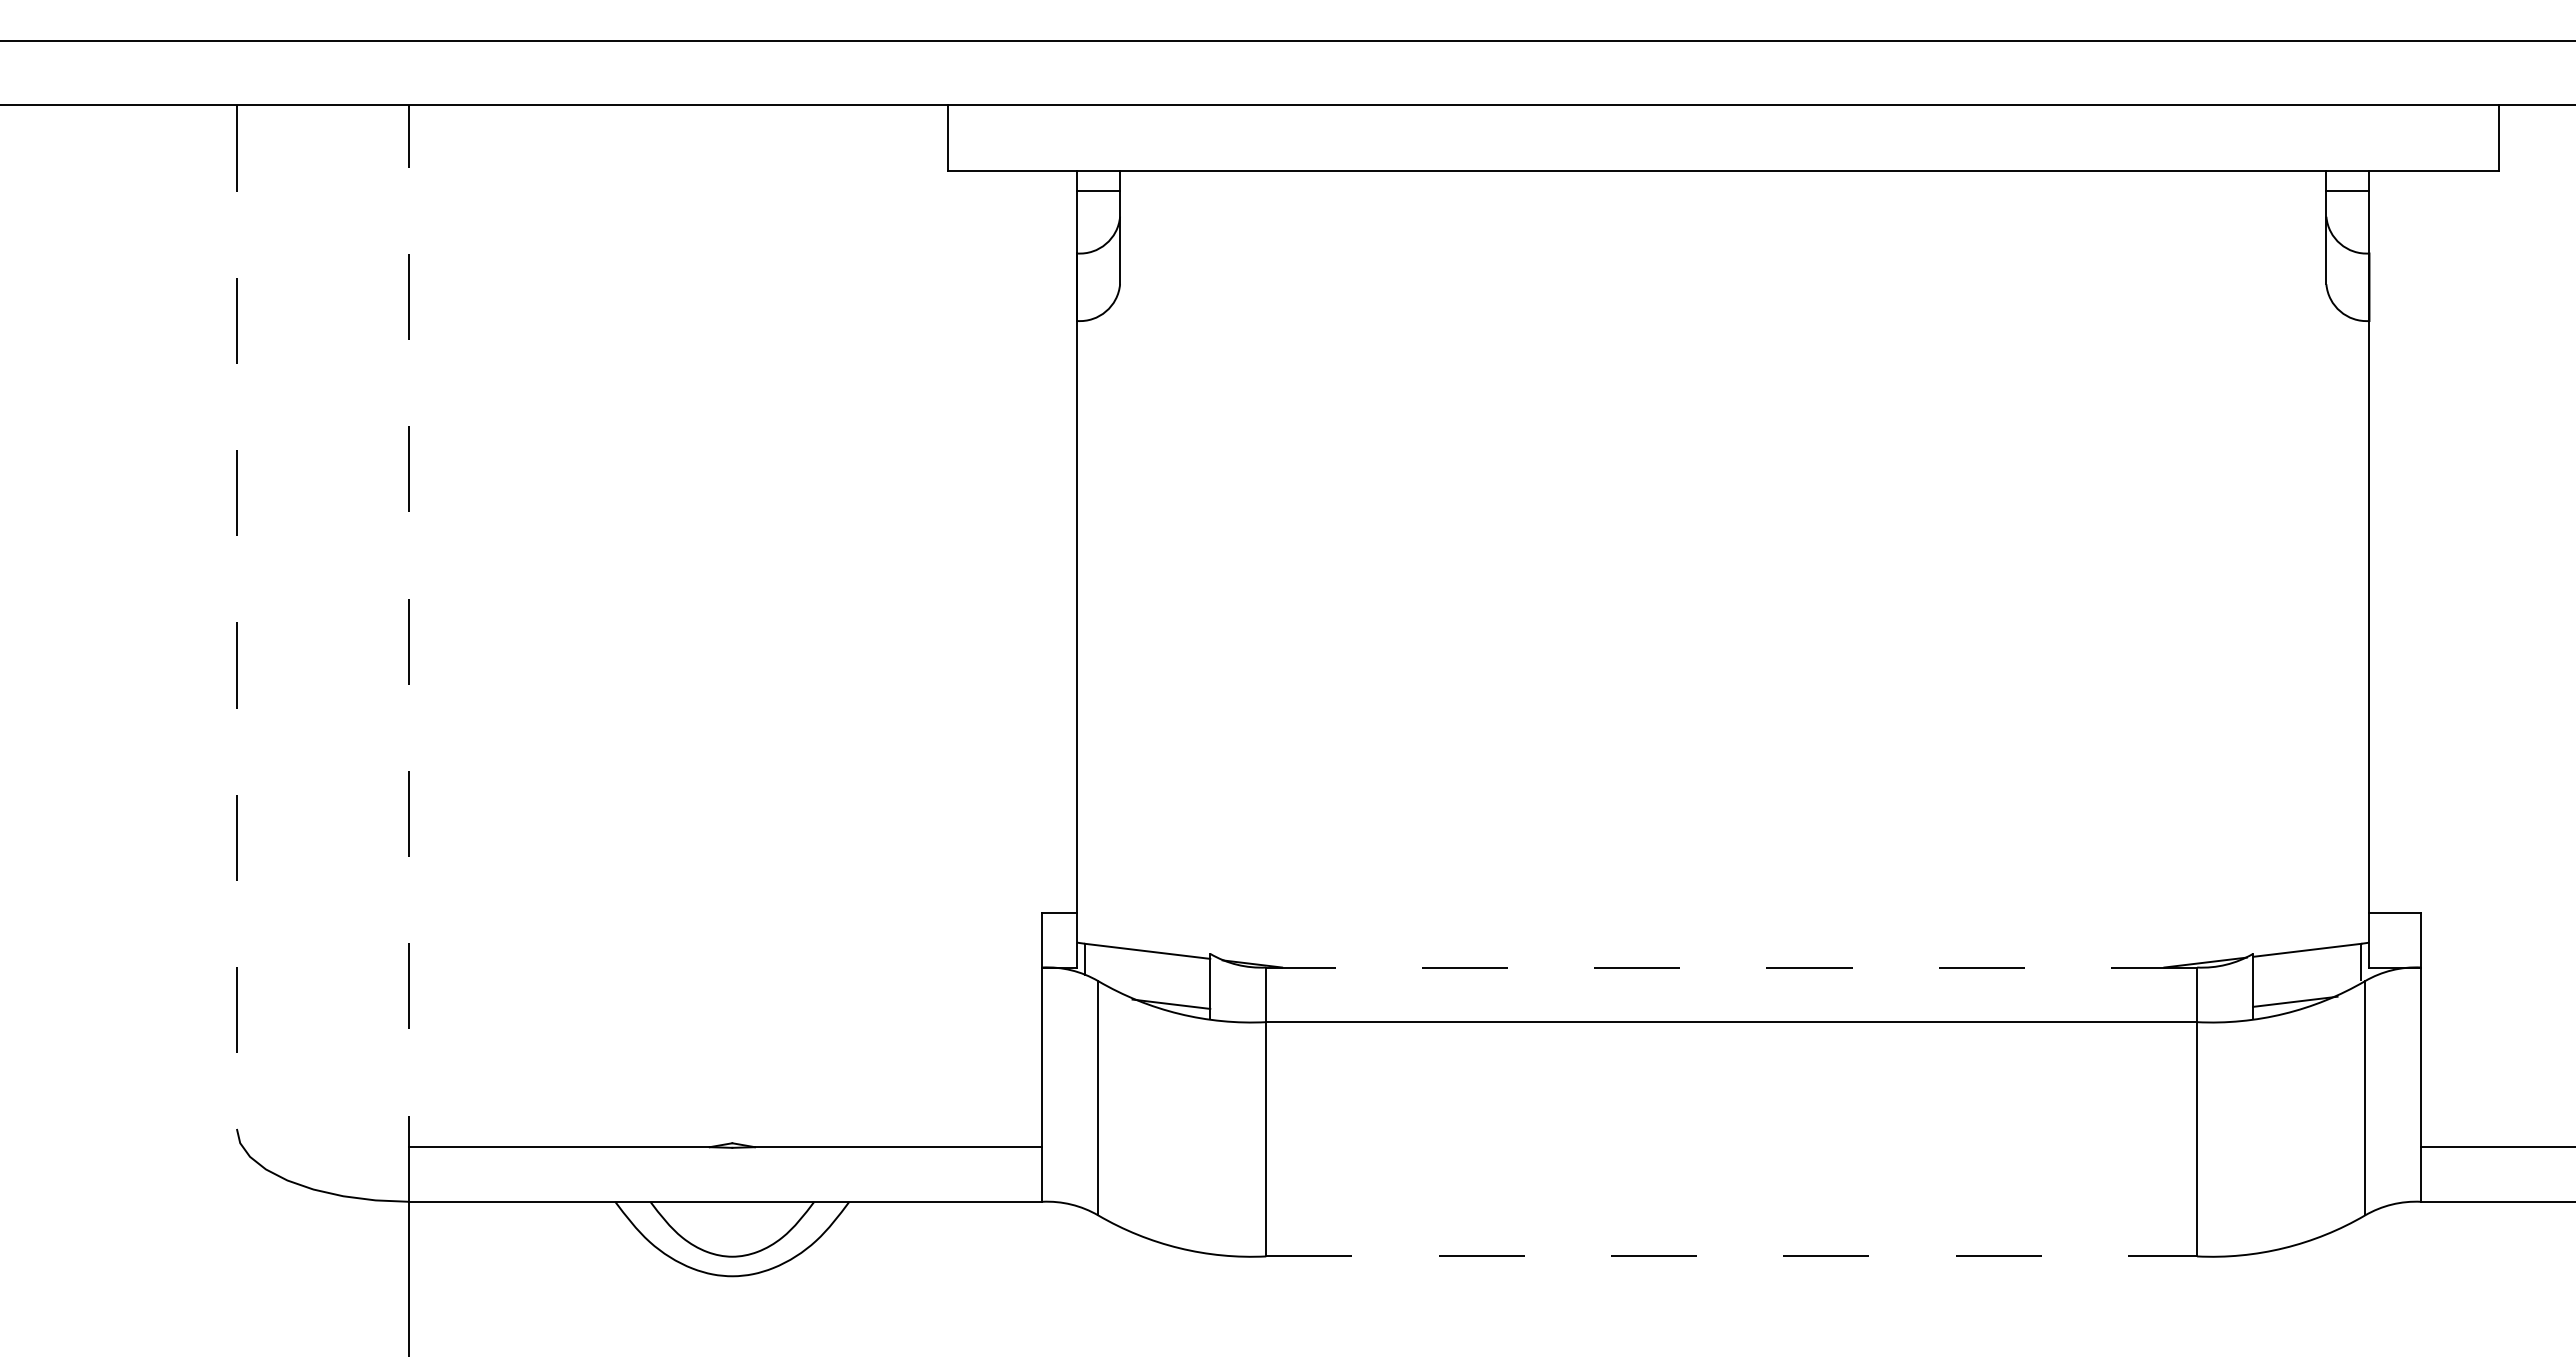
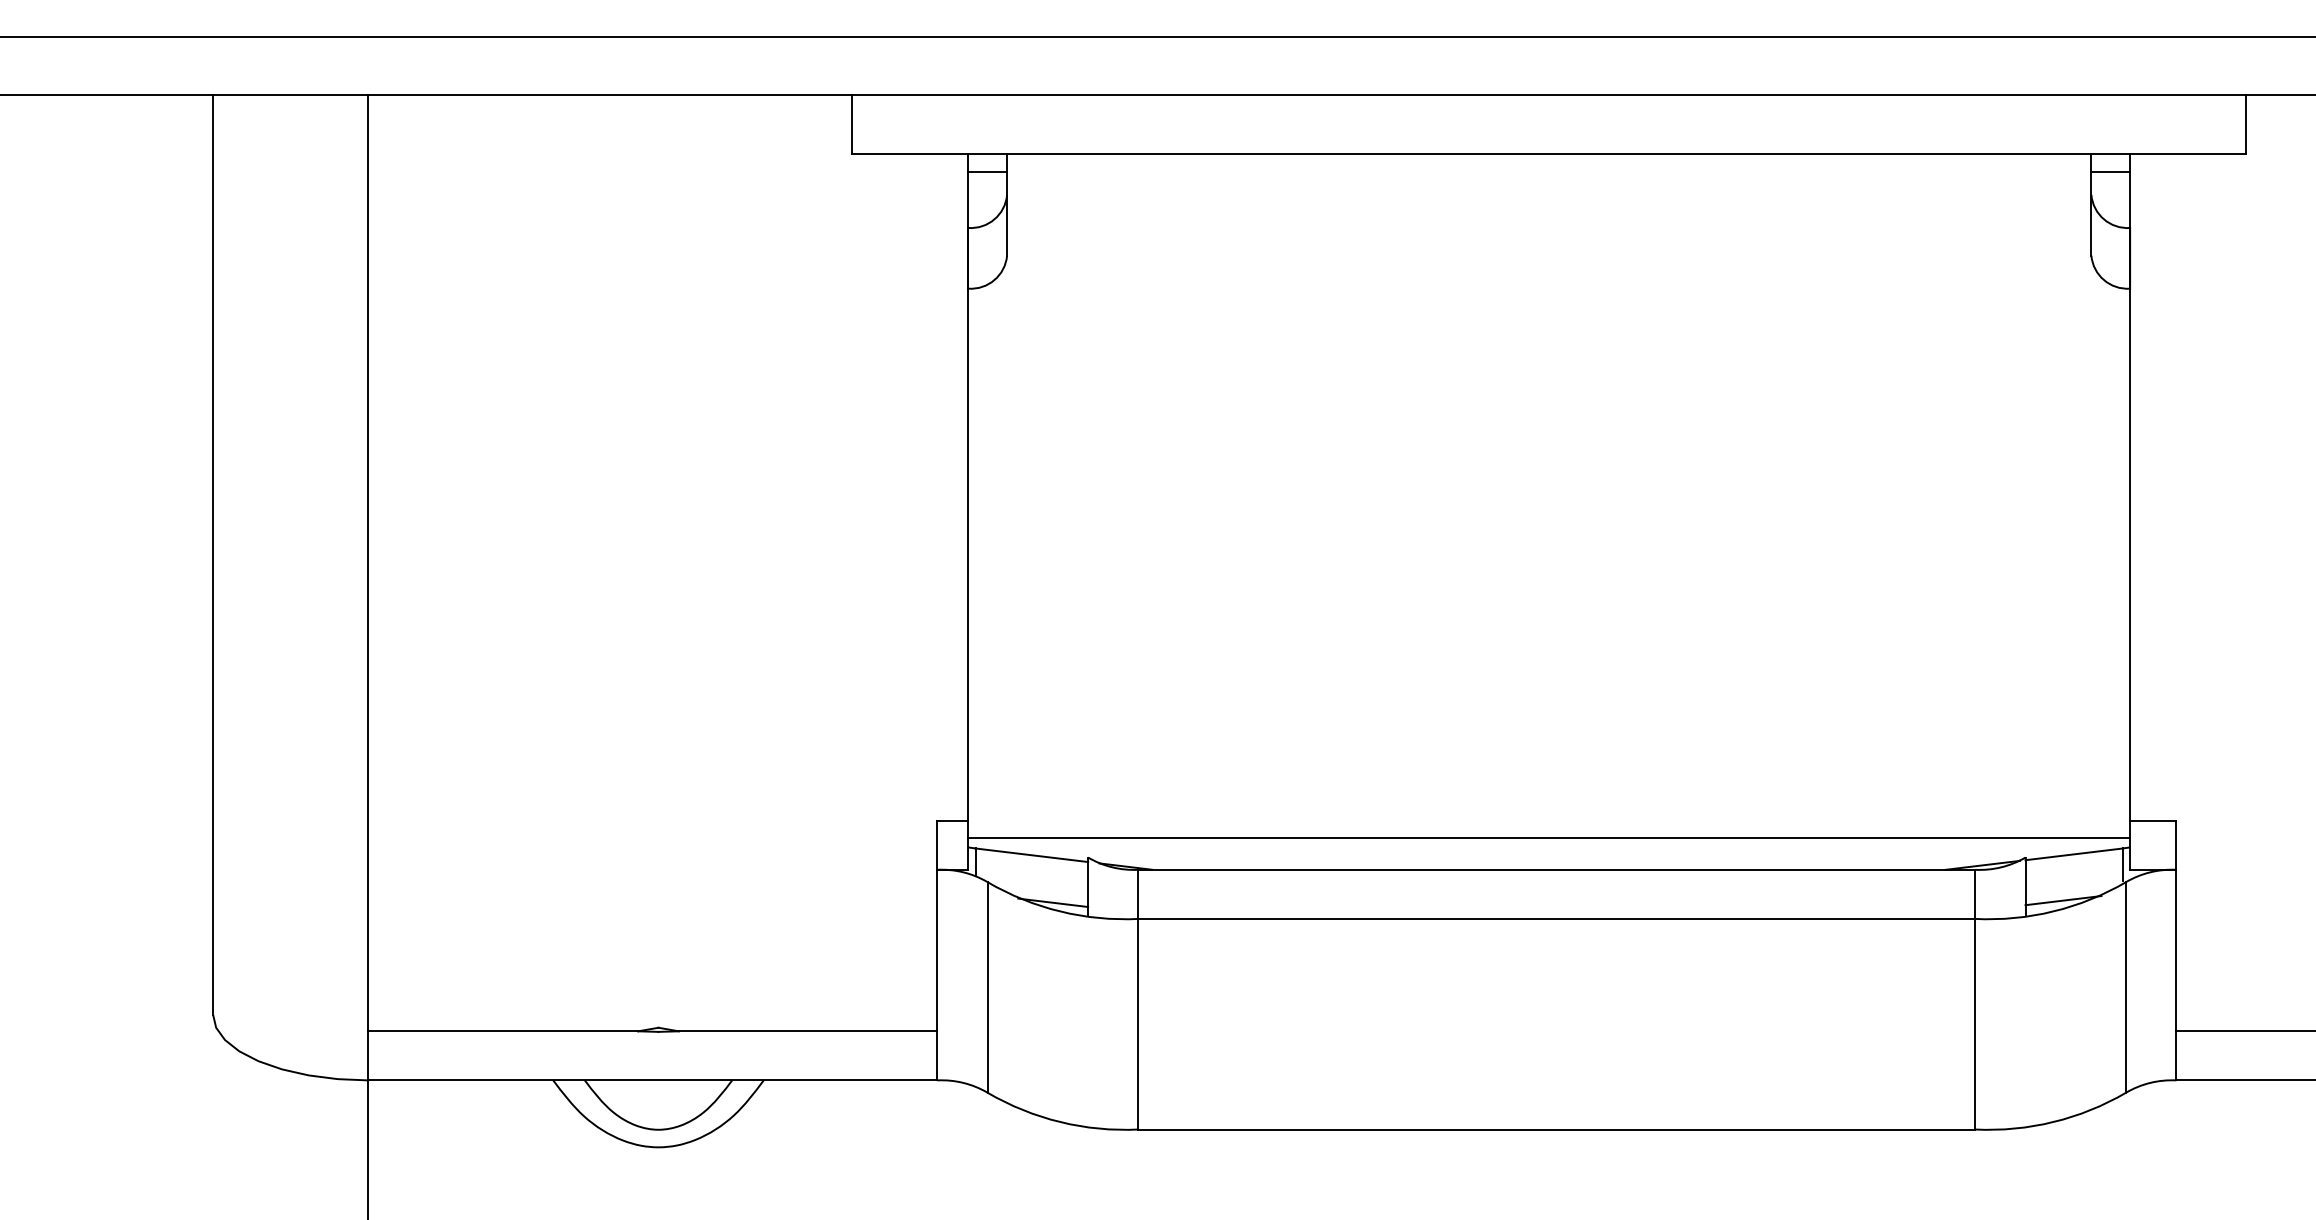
line: (236, 617) -> (212, 555), dashed -> solid
line: (409, 653) -> (368, 587), dashed -> solid
line: (1723, 931) -> (1549, 837), added
line: (1731, 967) -> (1556, 869), dashed -> solid
line: (1732, 1256) -> (1557, 1129), dashed -> solid

